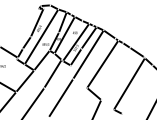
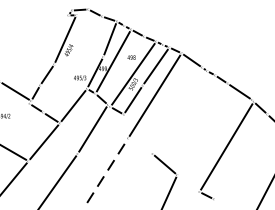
line: (41, 36) -> (72, 63), removed
line: (102, 64) -> (179, 112), removed
line: (61, 97) -> (107, 170), solid -> dashed

